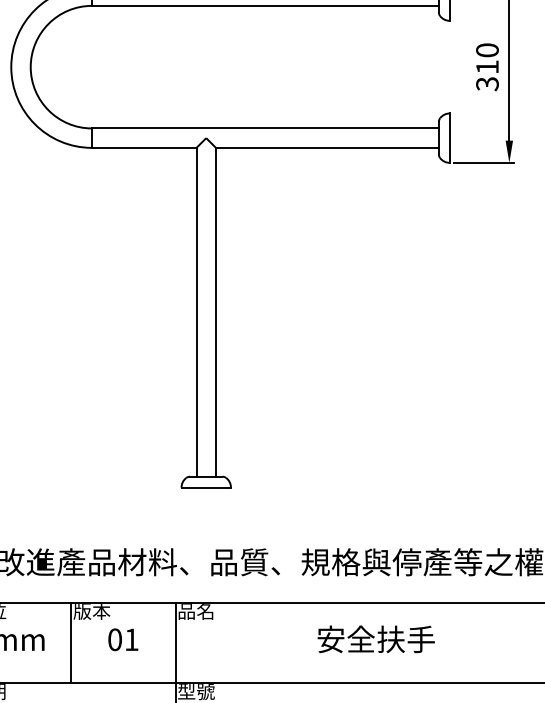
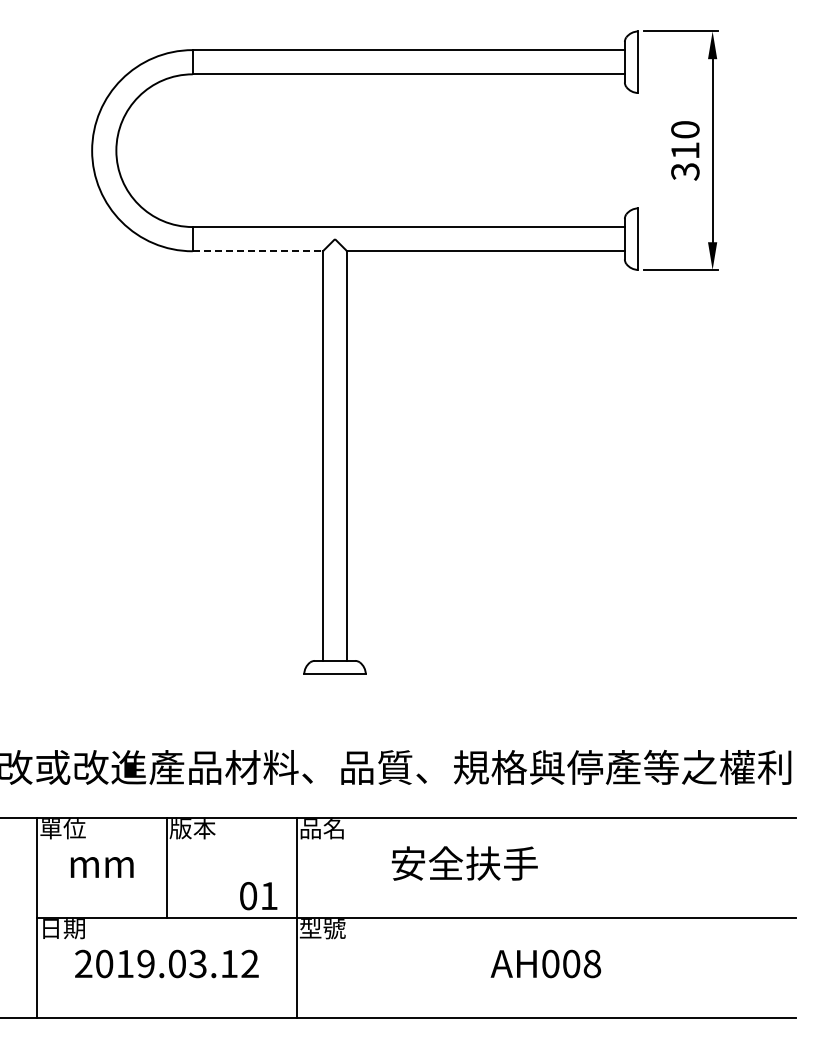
line: (144, 148) -> (258, 251), solid -> dashed
text: (376, 639) -> (464, 863), moved
text: (123, 640) -> (258, 896), moved

